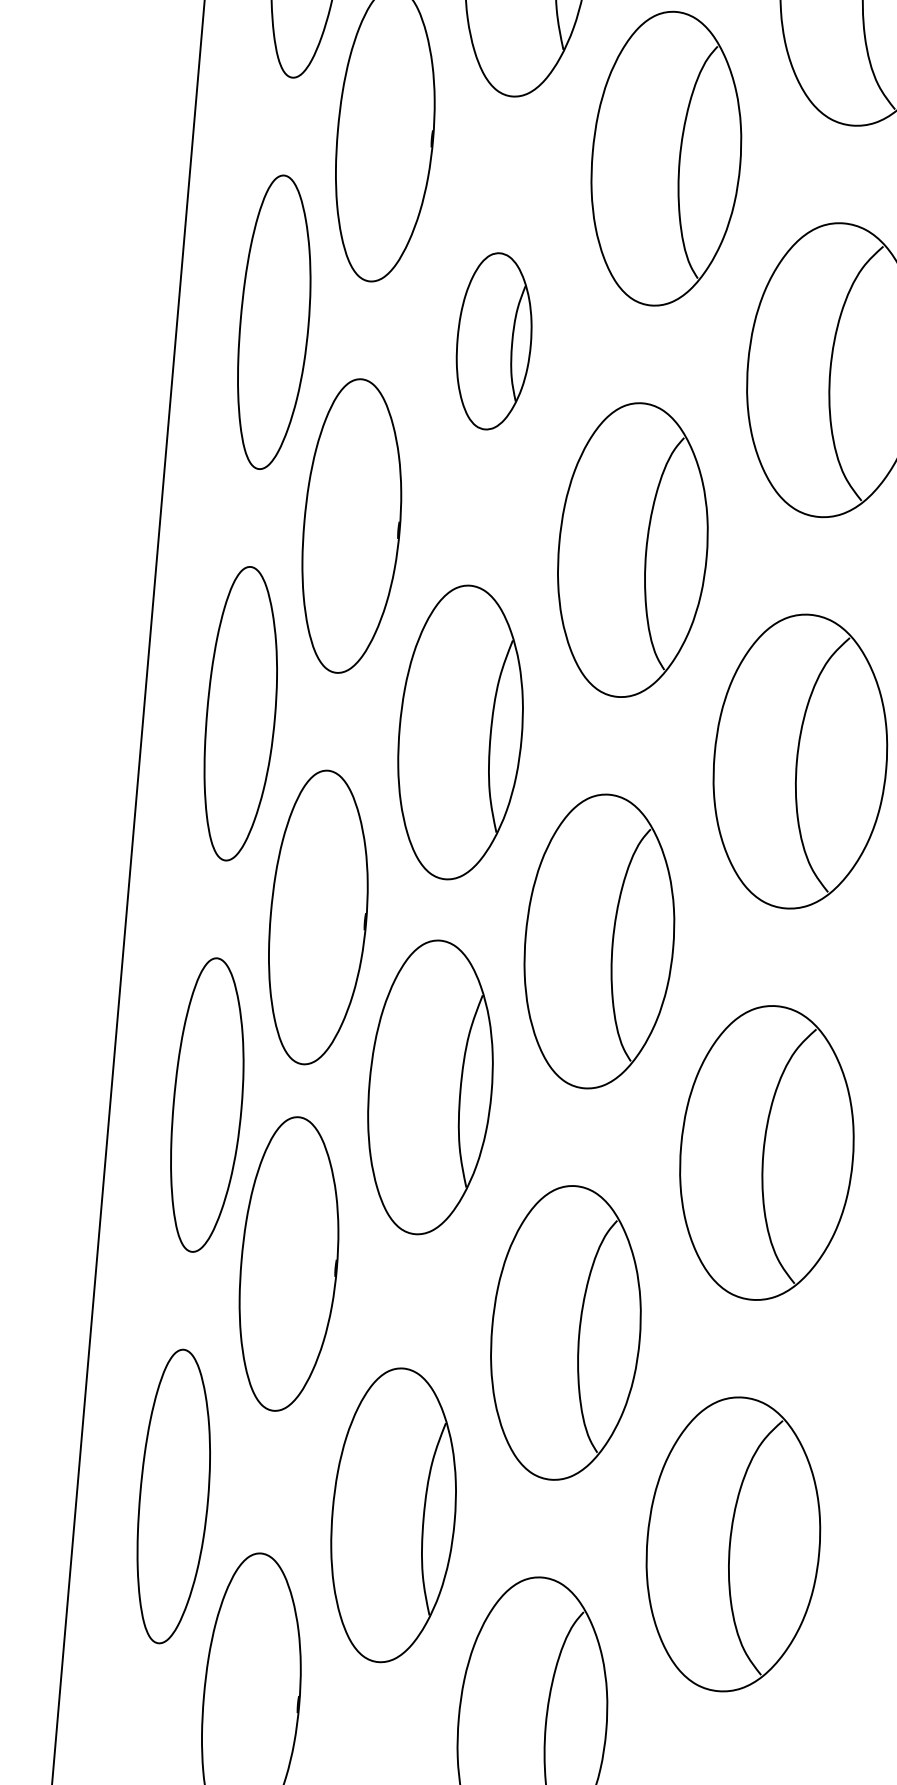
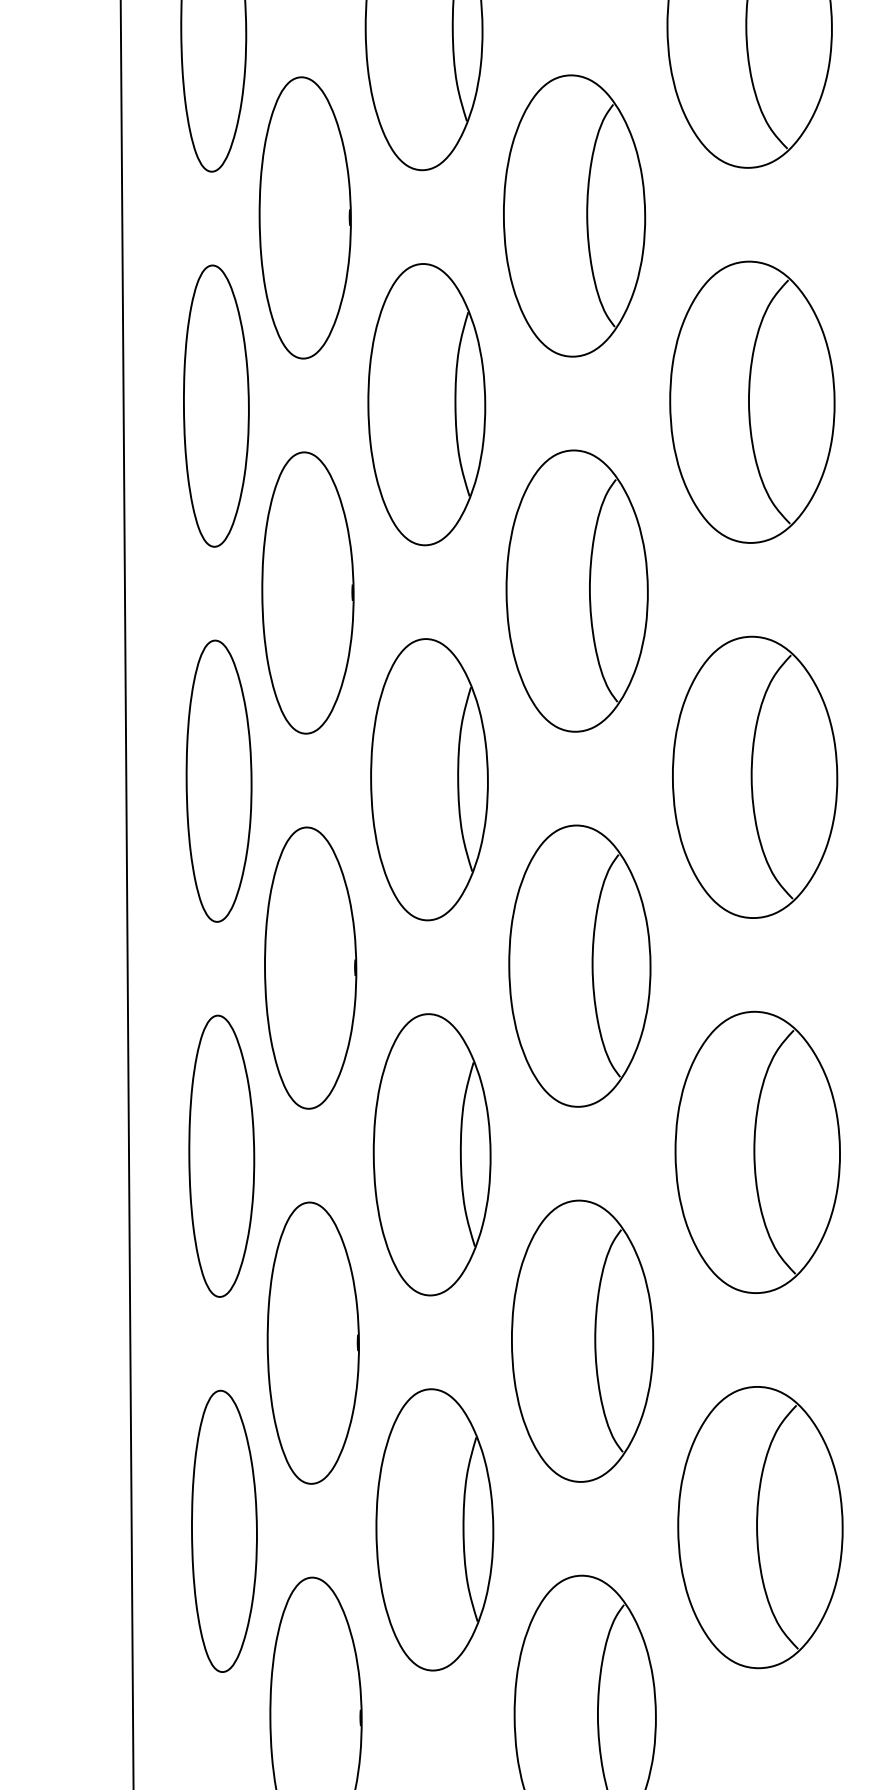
part: (493, 341) -> (426, 404), size x1.67
part: (429, 1087) -> (431, 1154), moved
part: (288, 1263) -> (312, 1342), moved

